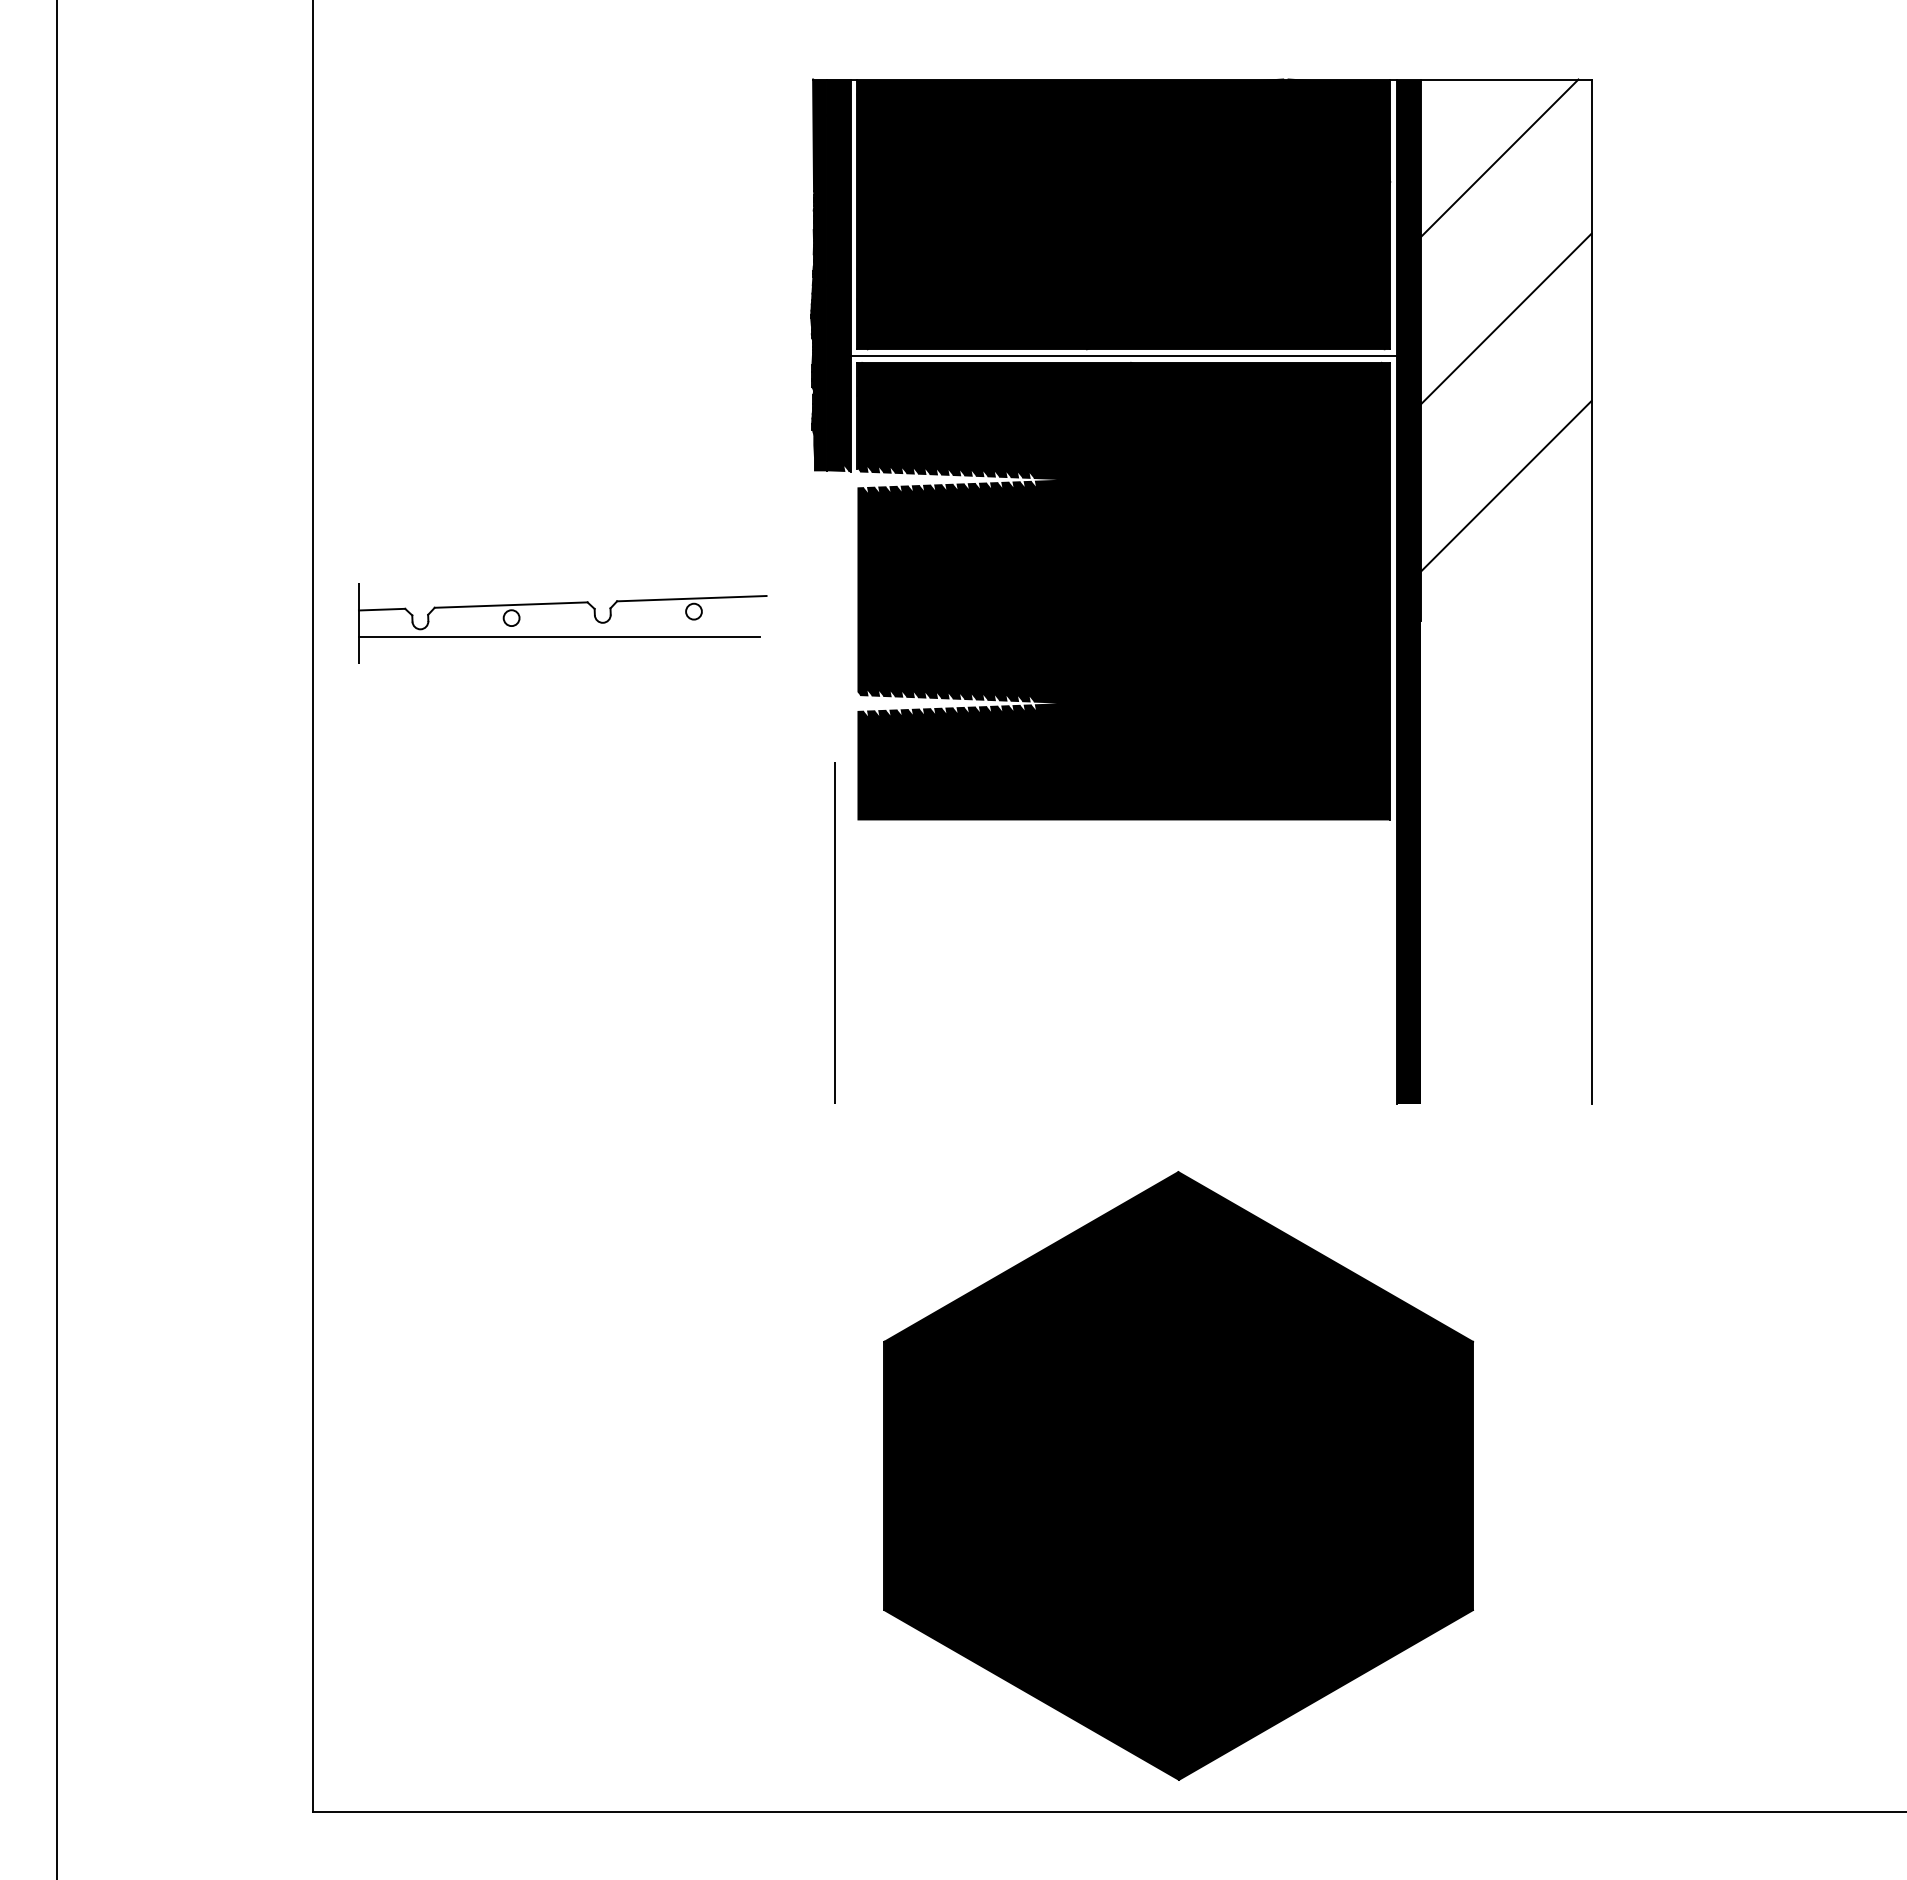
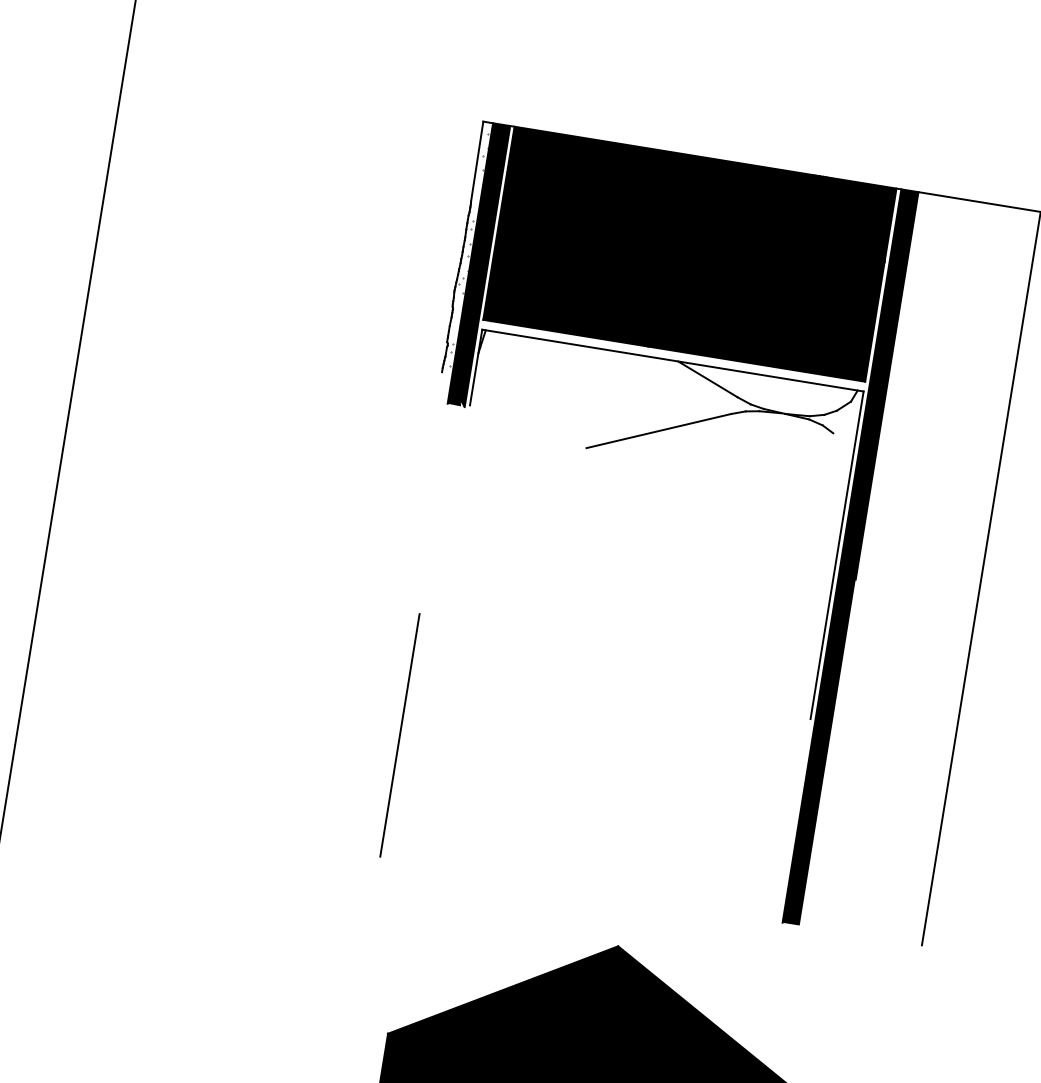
line: (1499, 158) -> (965, 257), removed
fill: (818, 275) -> (464, 262), removed
line: (1505, 318) -> (951, 373), removed
line: (1123, 356) -> (673, 355), removed
line: (1505, 486) -> (931, 493), removed
fill: (1123, 591) -> (646, 524), removed
part: (562, 636) -> (239, 491), removed

